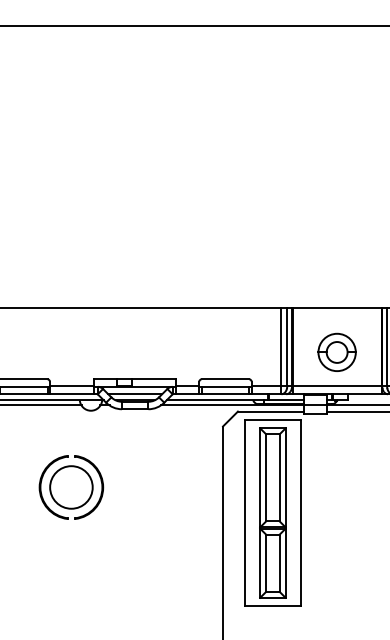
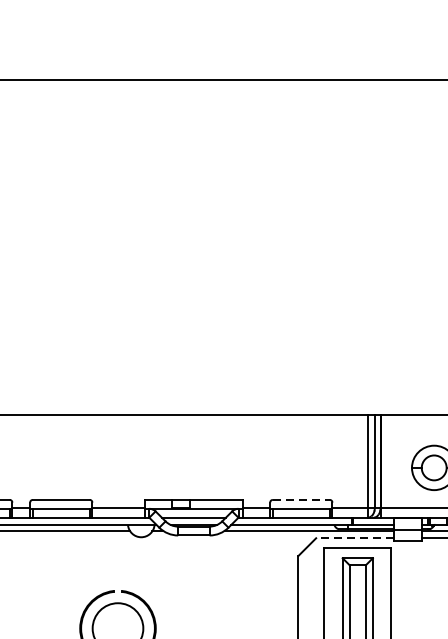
line: (225, 379) -> (301, 500), solid -> dashed
line: (270, 411) -> (354, 538), solid -> dashed

